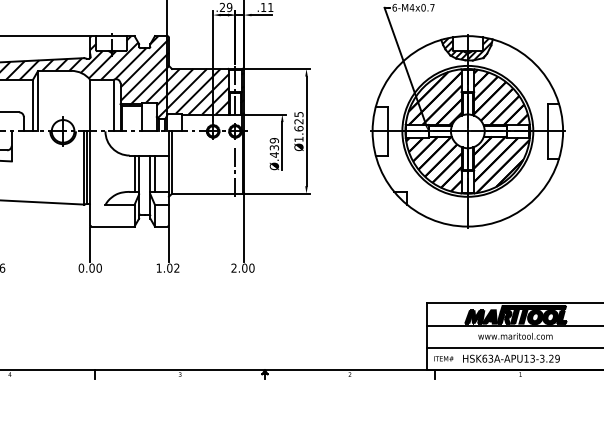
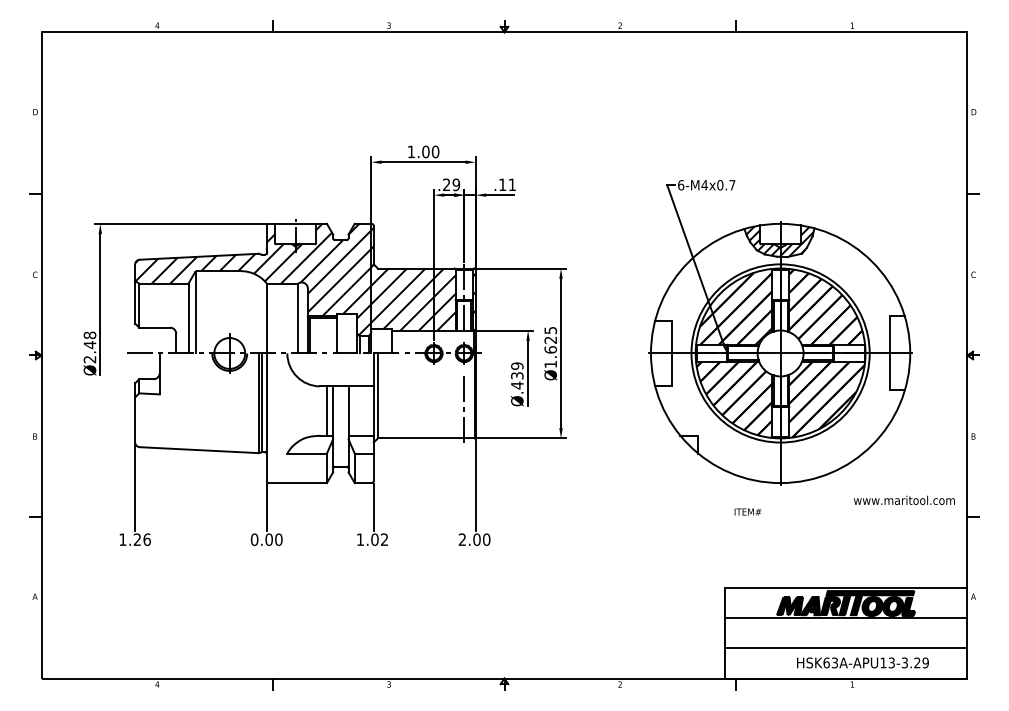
line: (154, 173) -> (354, 410), removed
text: (515, 335) -> (904, 499), moved
text: (443, 358) -> (747, 511), moved
text: (511, 358) -> (862, 662), moved

